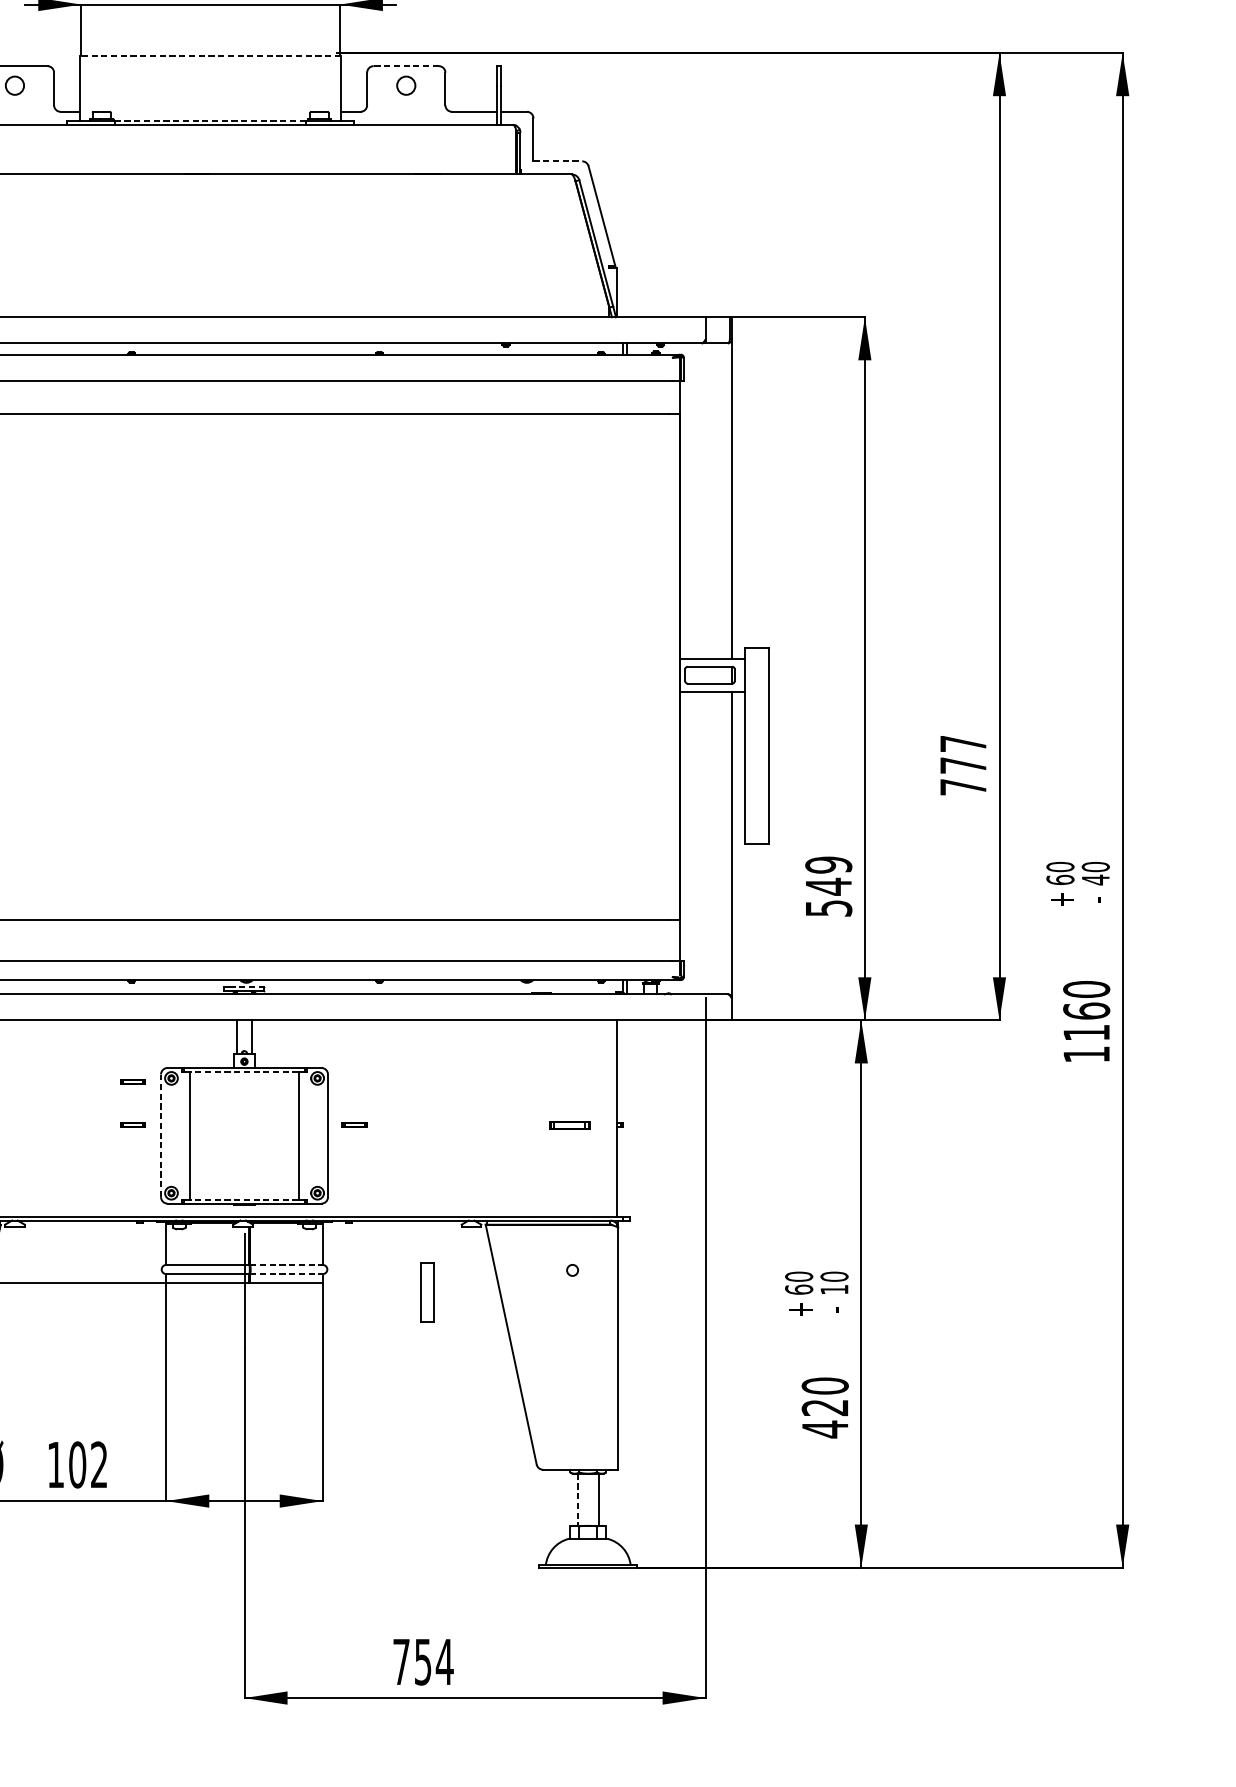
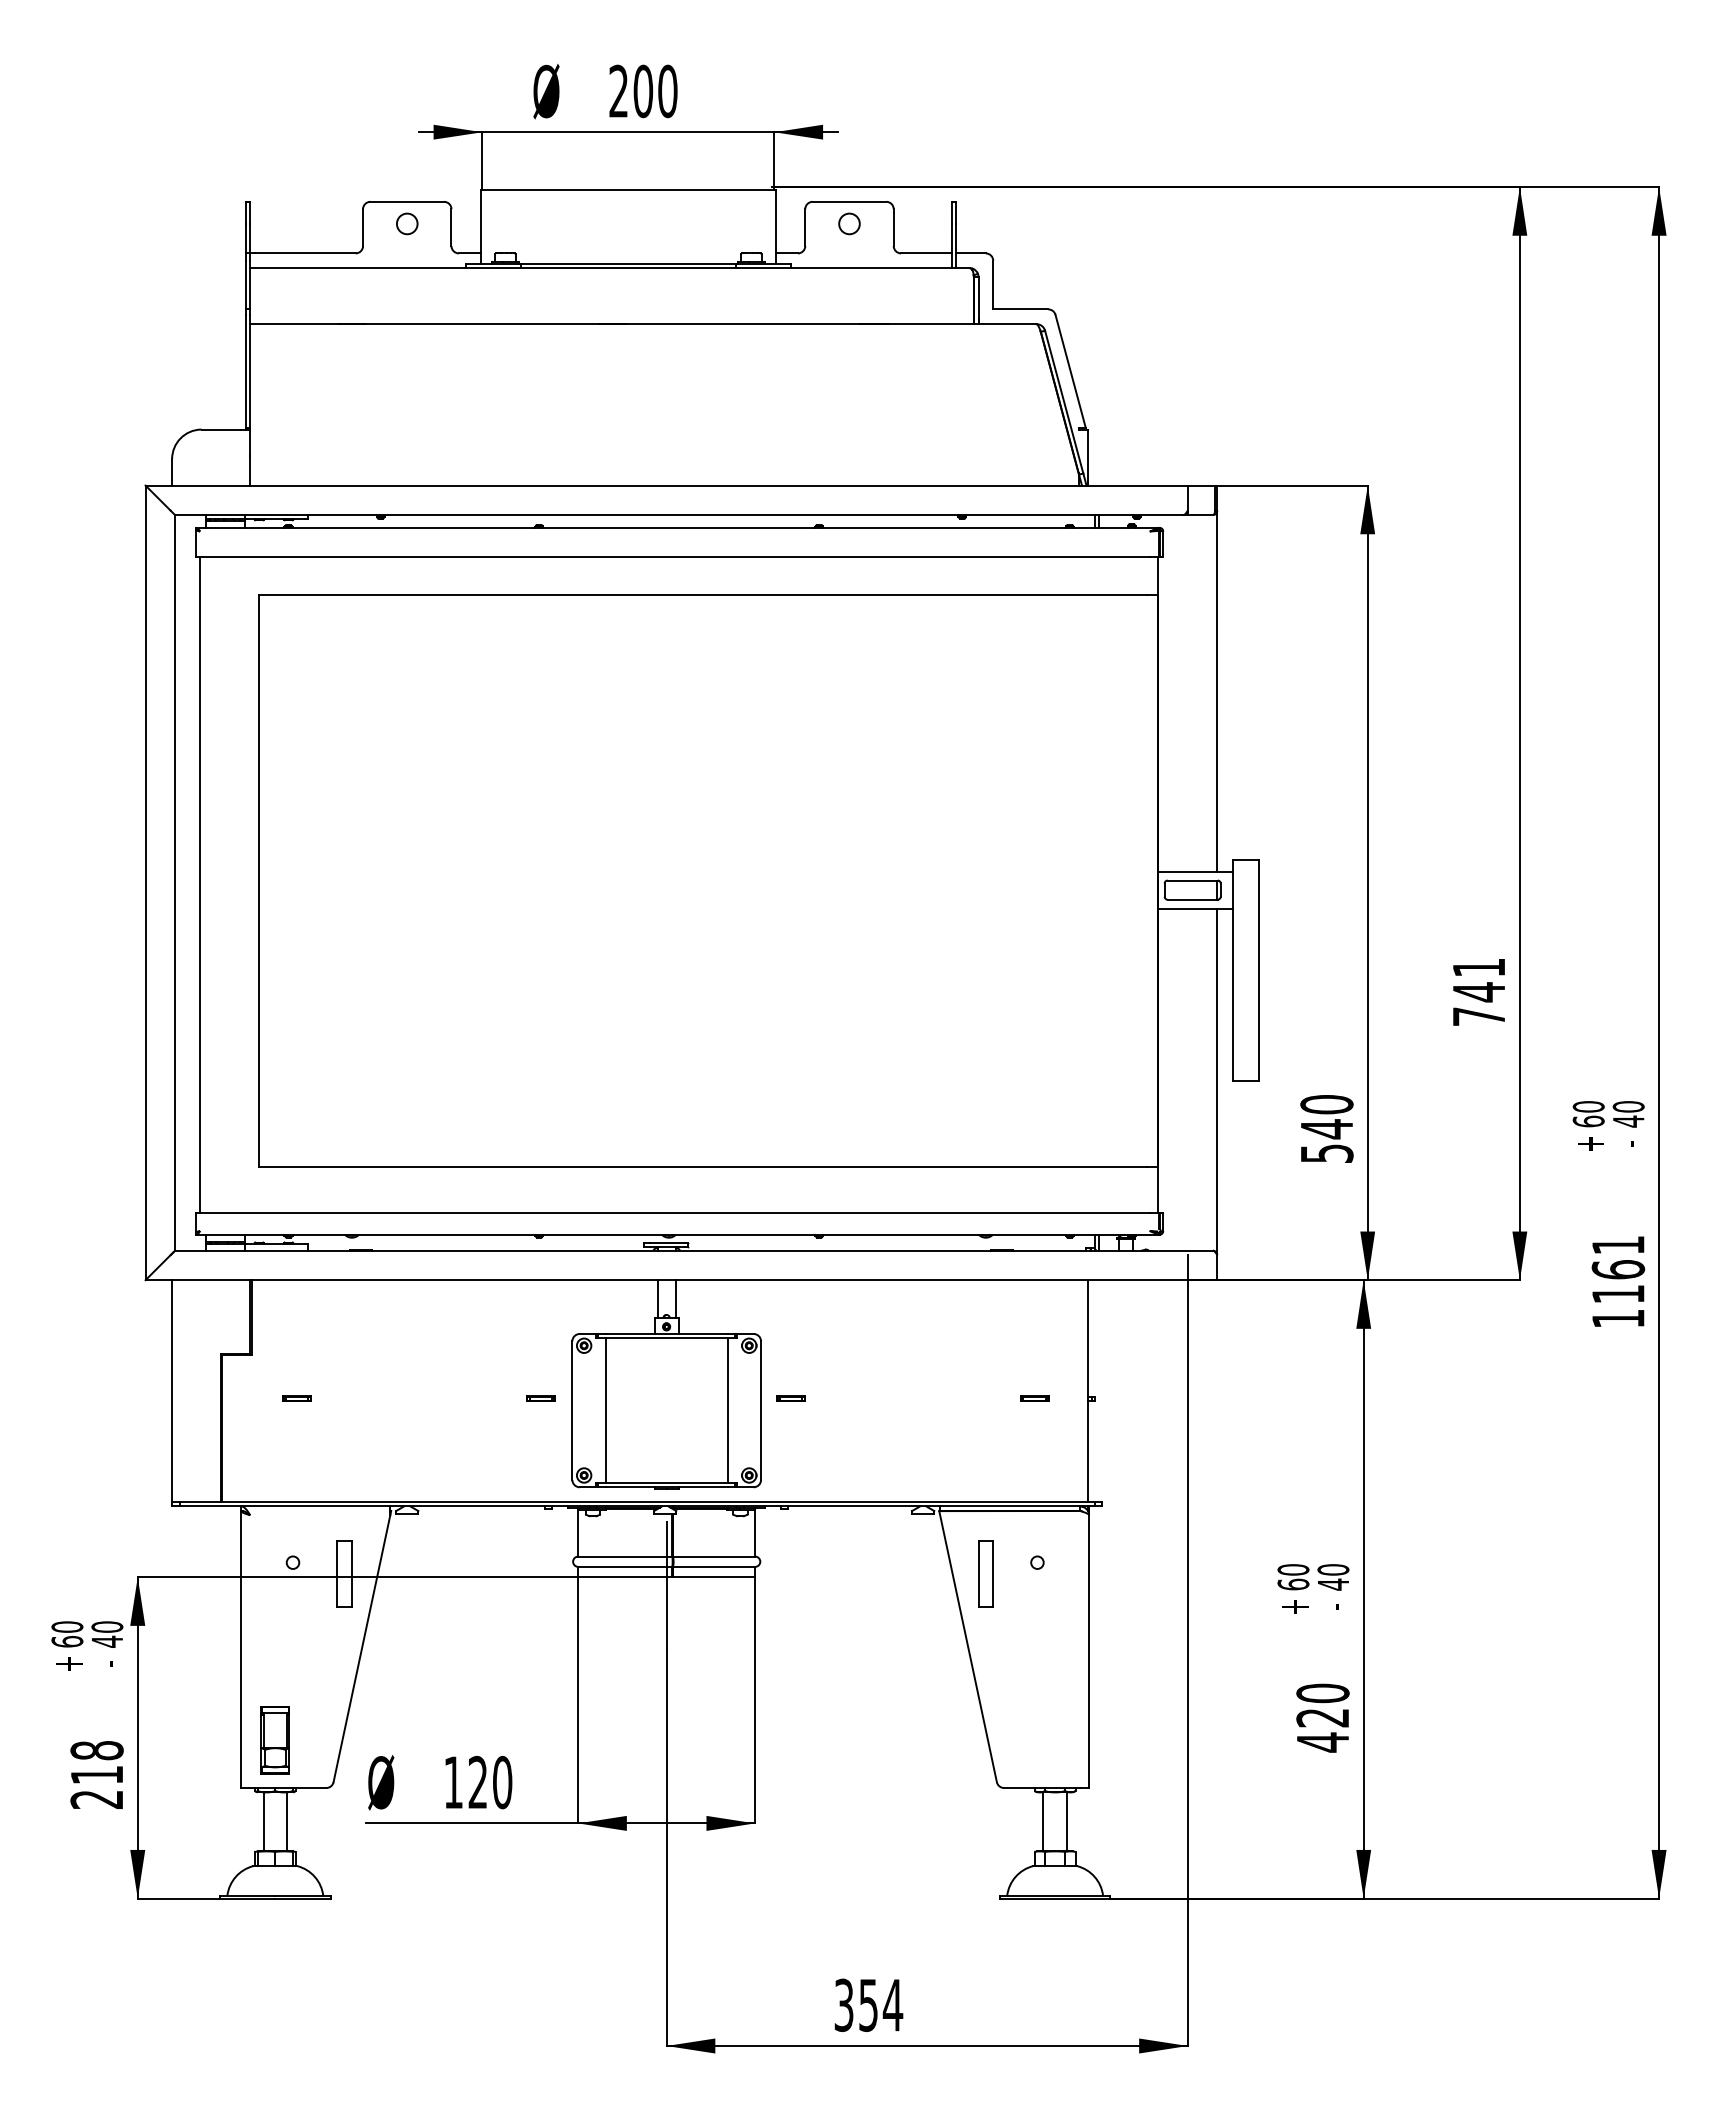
line: (209, 56) -> (627, 190), dashed -> solid
line: (406, 65) -> (849, 201), dashed -> solid
line: (210, 120) -> (628, 263), dashed -> solid
line: (557, 161) -> (1020, 309), dashed -> solid
text: (962, 755) -> (1478, 980), 777 -> 741
text: (828, 864) -> (1326, 1104), 549 -> 540
line: (245, 987) -> (667, 1242), dashed -> solid
text: (1086, 988) -> (1618, 1244), 1160 -> 1161
line: (244, 1071) -> (666, 1338), dashed -> solid
part: (132, 1081) -> (540, 1349), removed
part: (569, 1125) -> (1034, 1398), size x0.62
line: (161, 1135) -> (572, 1410), dashed -> solid
line: (244, 1199) -> (666, 1482), dashed -> solid
line: (286, 1264) -> (714, 1556), dashed -> solid
line: (286, 1273) -> (714, 1566), dashed -> solid
text: (834, 1289) -> (1333, 1584), 10 -> 40
part: (427, 1292) -> (985, 1573), moved
text: (88, 1464) -> (490, 1782), 102 -> 120
line: (577, 1500) -> (1043, 1822), dashed -> solid
text: (400, 1662) -> (843, 2005), 754 -> 354

